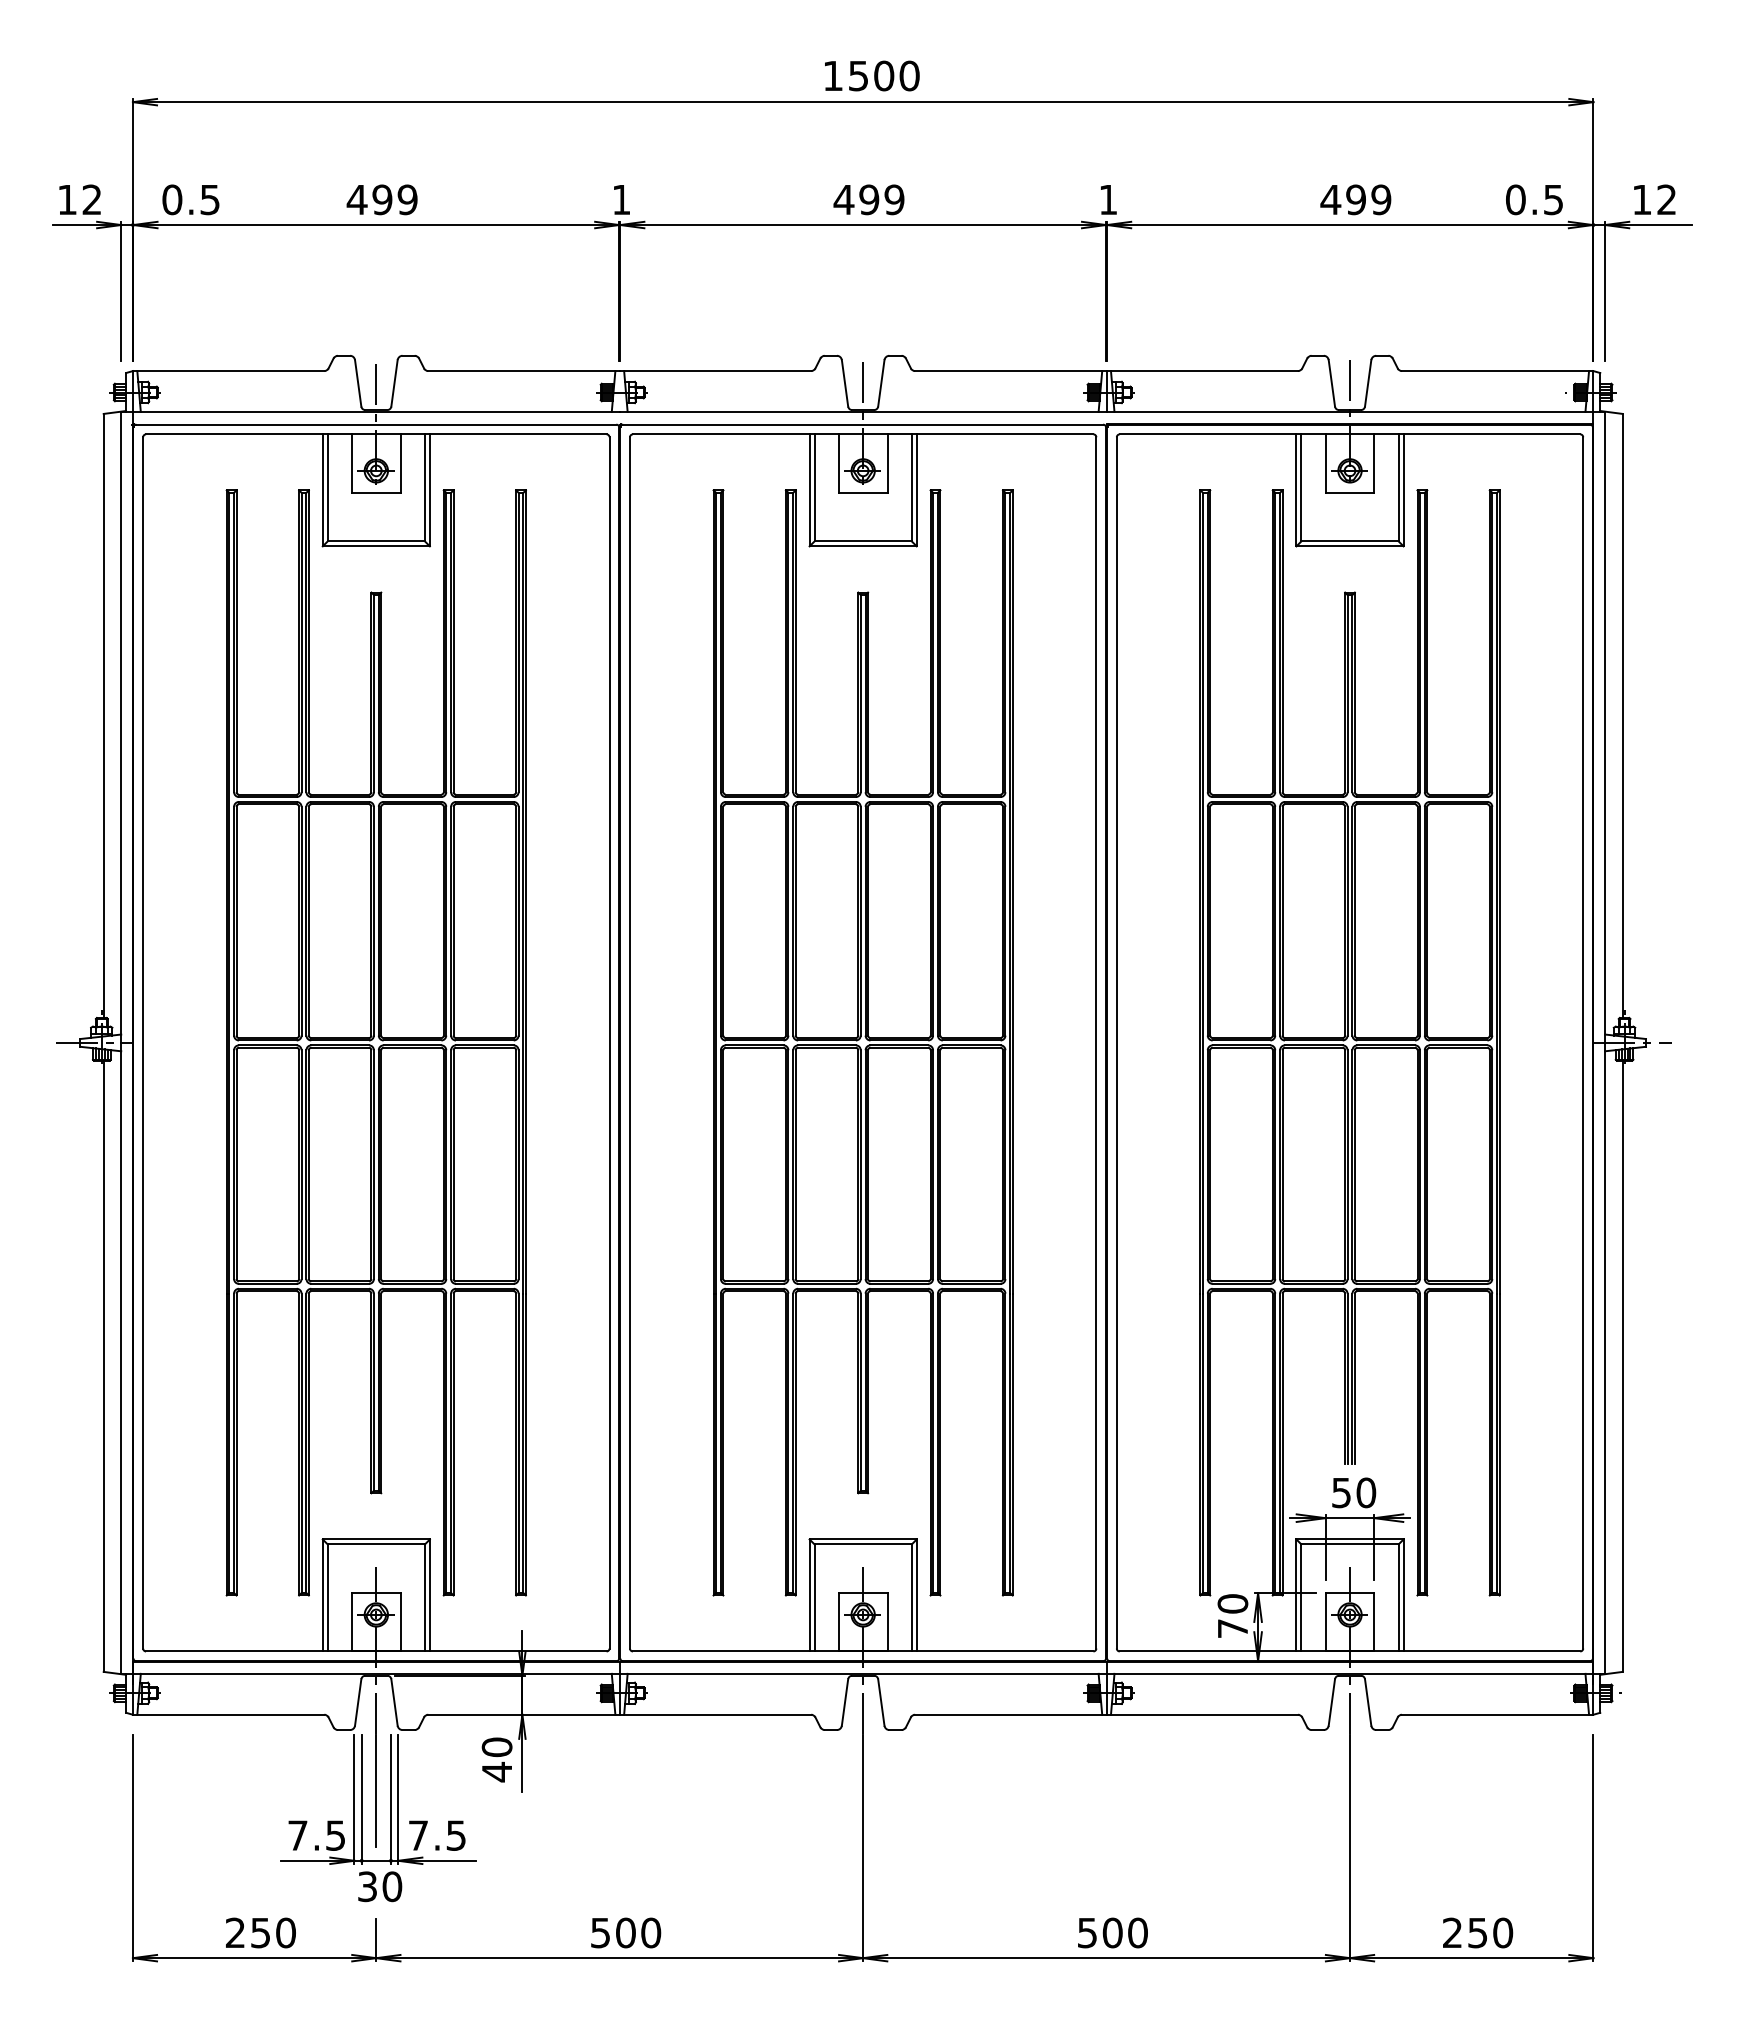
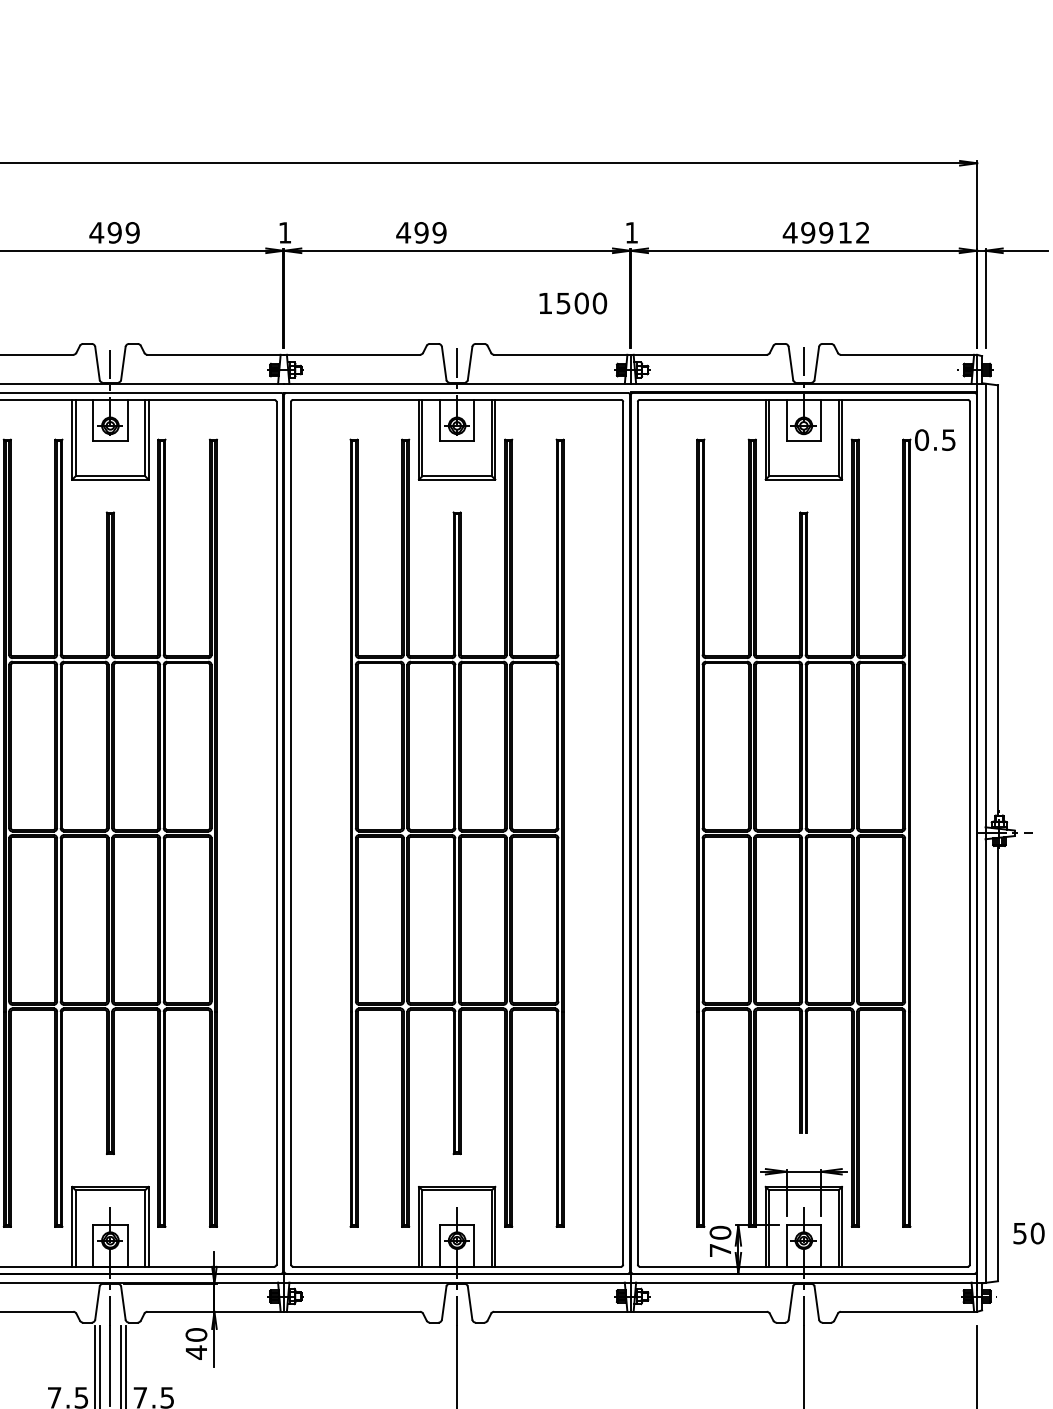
text: (872, 75) -> (573, 303), moved
text: (868, 199) -> (421, 232), moved
text: (1534, 199) -> (935, 439), moved
text: (1654, 199) -> (854, 232), moved
text: (1354, 1492) -> (1029, 1233), moved

